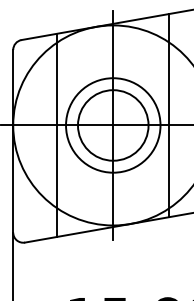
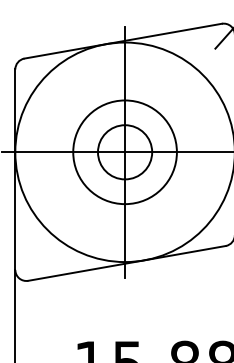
line: (169, 115) -> (186, 141), removed
circle: (112, 125) -> (124, 152), size x0.7
line: (57, 134) -> (63, 162), removed

